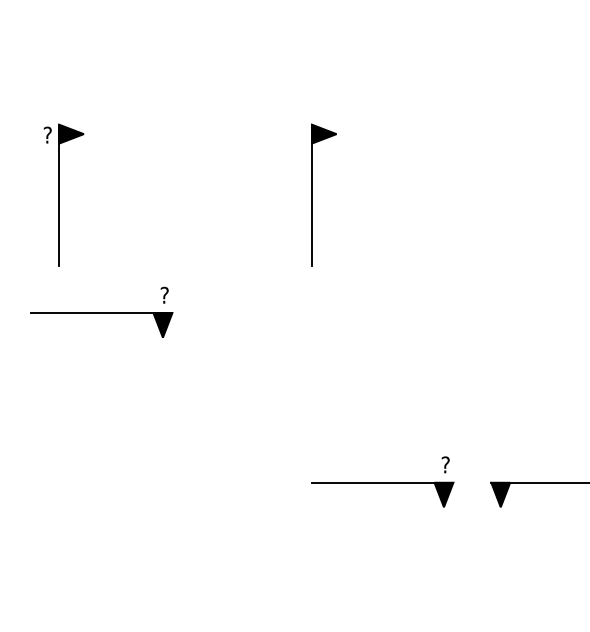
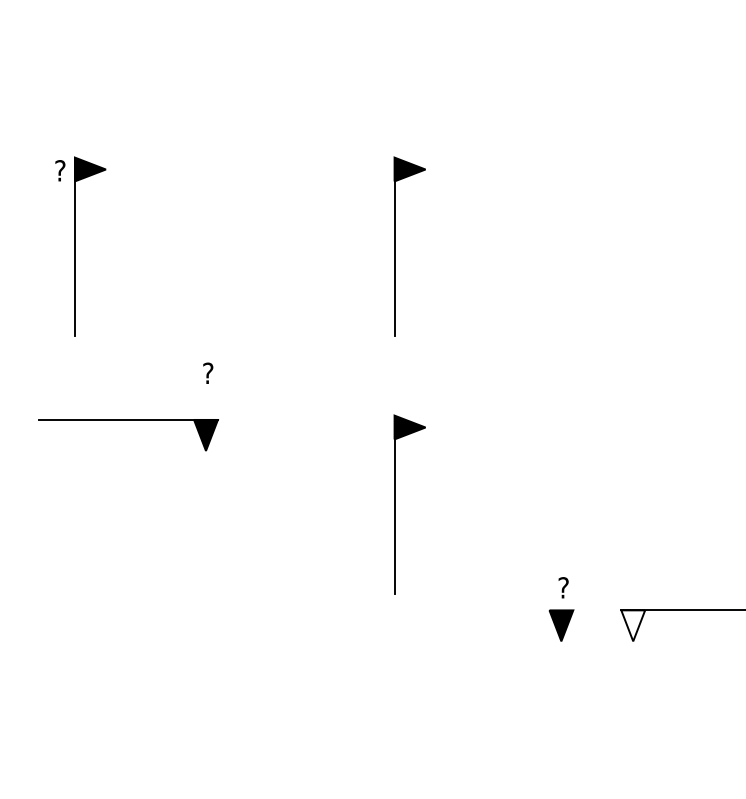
part: (101, 313) -> (128, 420), moved
part: (312, 398) -> (395, 503), added
line: (382, 482) -> (483, 610), removed
fill: (500, 494) -> (632, 625), removed

